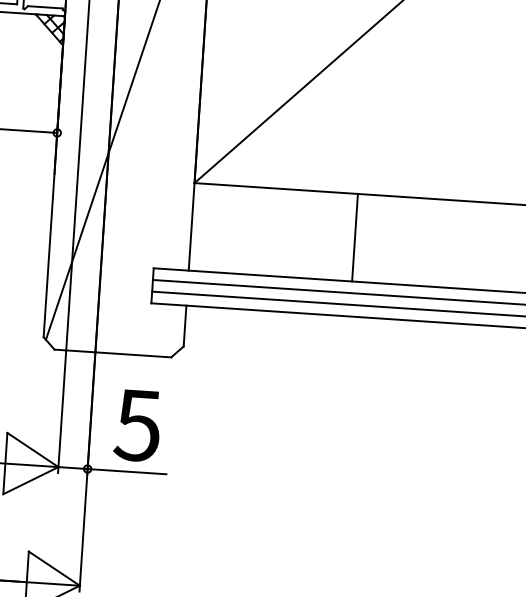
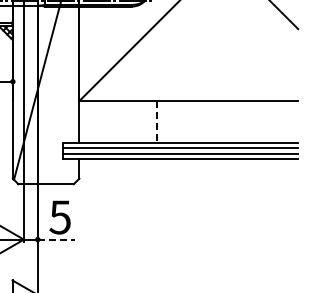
line: (354, 236) -> (156, 121), solid -> dashed
line: (127, 471) -> (56, 239), solid -> dashed

